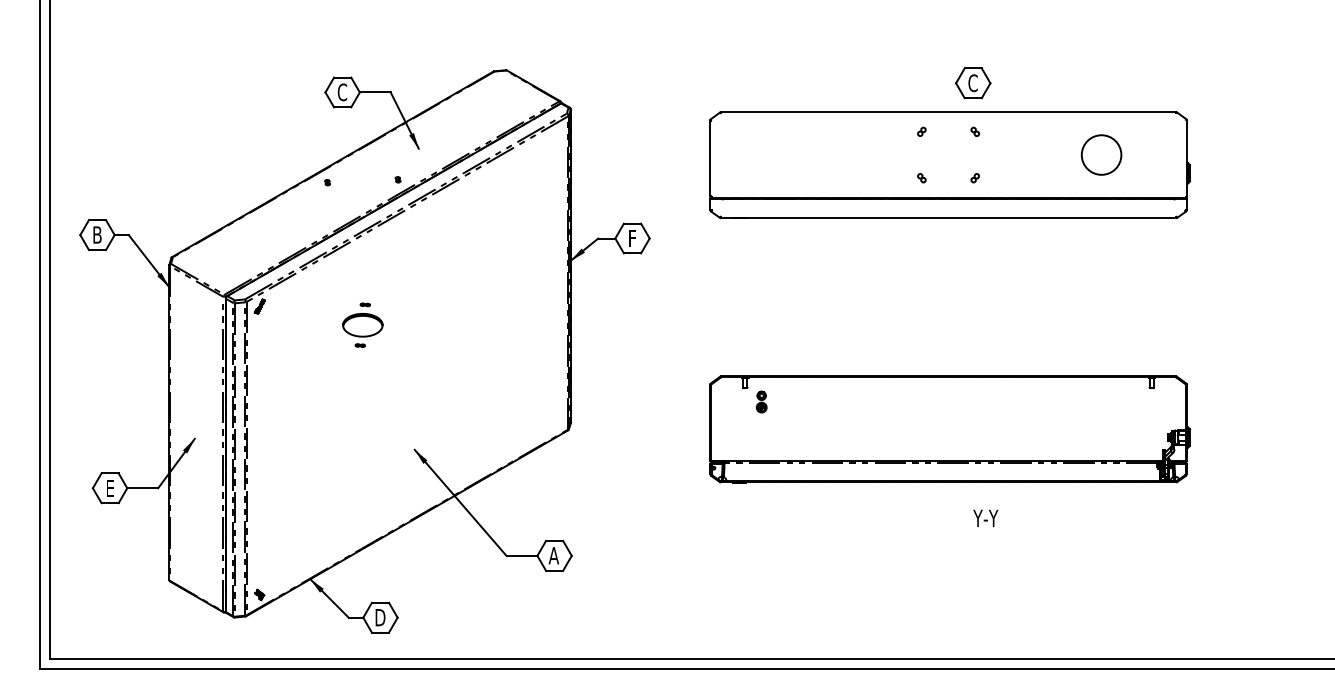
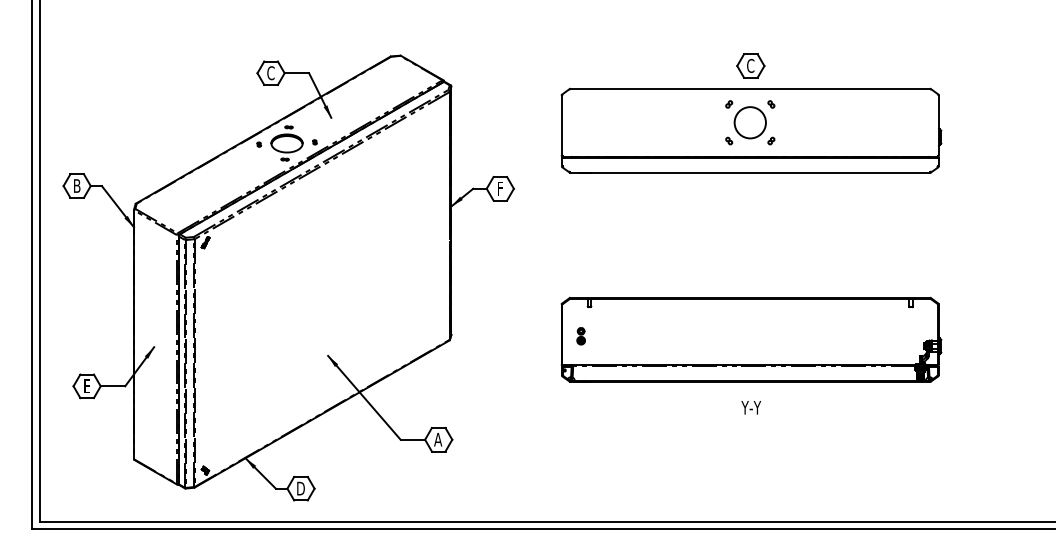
part: (973, 83) -> (751, 66), moved
circle: (1101, 154) -> (750, 122), moved
part: (362, 324) -> (286, 142), moved
part: (761, 401) -> (580, 335), moved
text: (985, 517) -> (751, 407), moved

